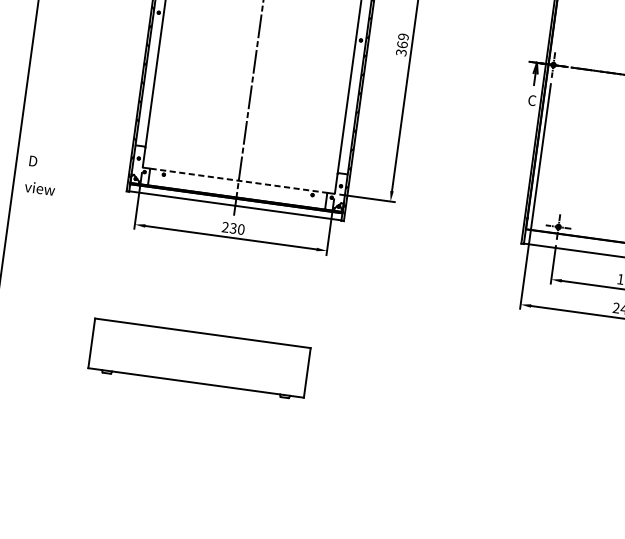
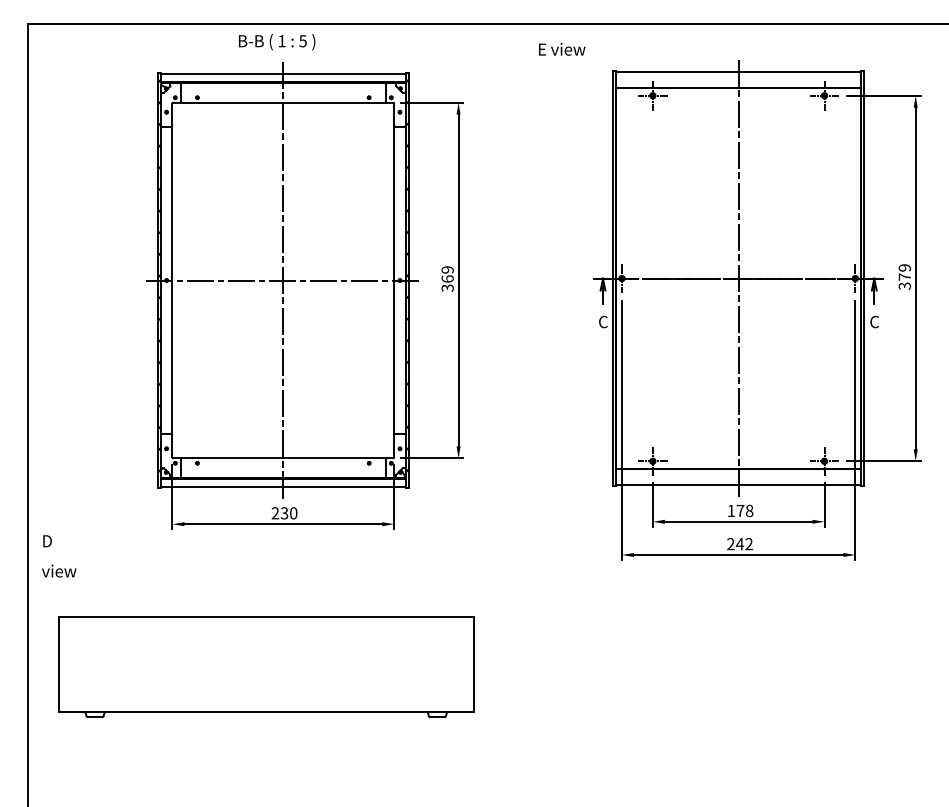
line: (259, 26) -> (282, 280), added
text: (41, 175) -> (59, 556), moved
line: (238, 180) -> (282, 458), dashed -> solid
part: (199, 358) -> (266, 666), size x1.67

